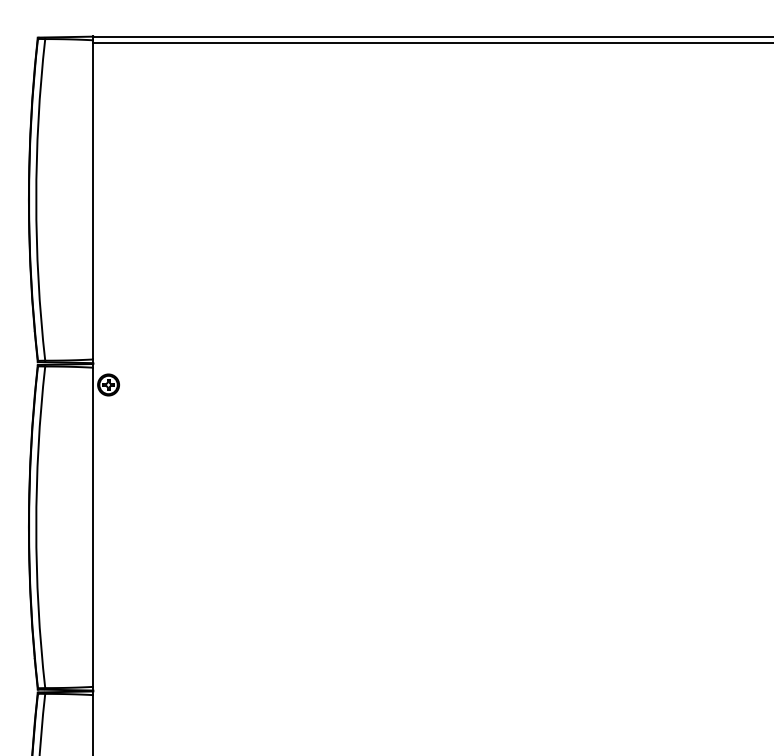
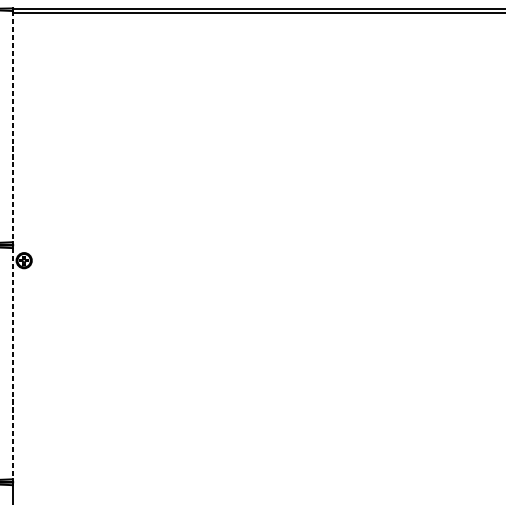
line: (93, 199) -> (13, 126), solid -> dashed
line: (93, 527) -> (13, 363), solid -> dashed

